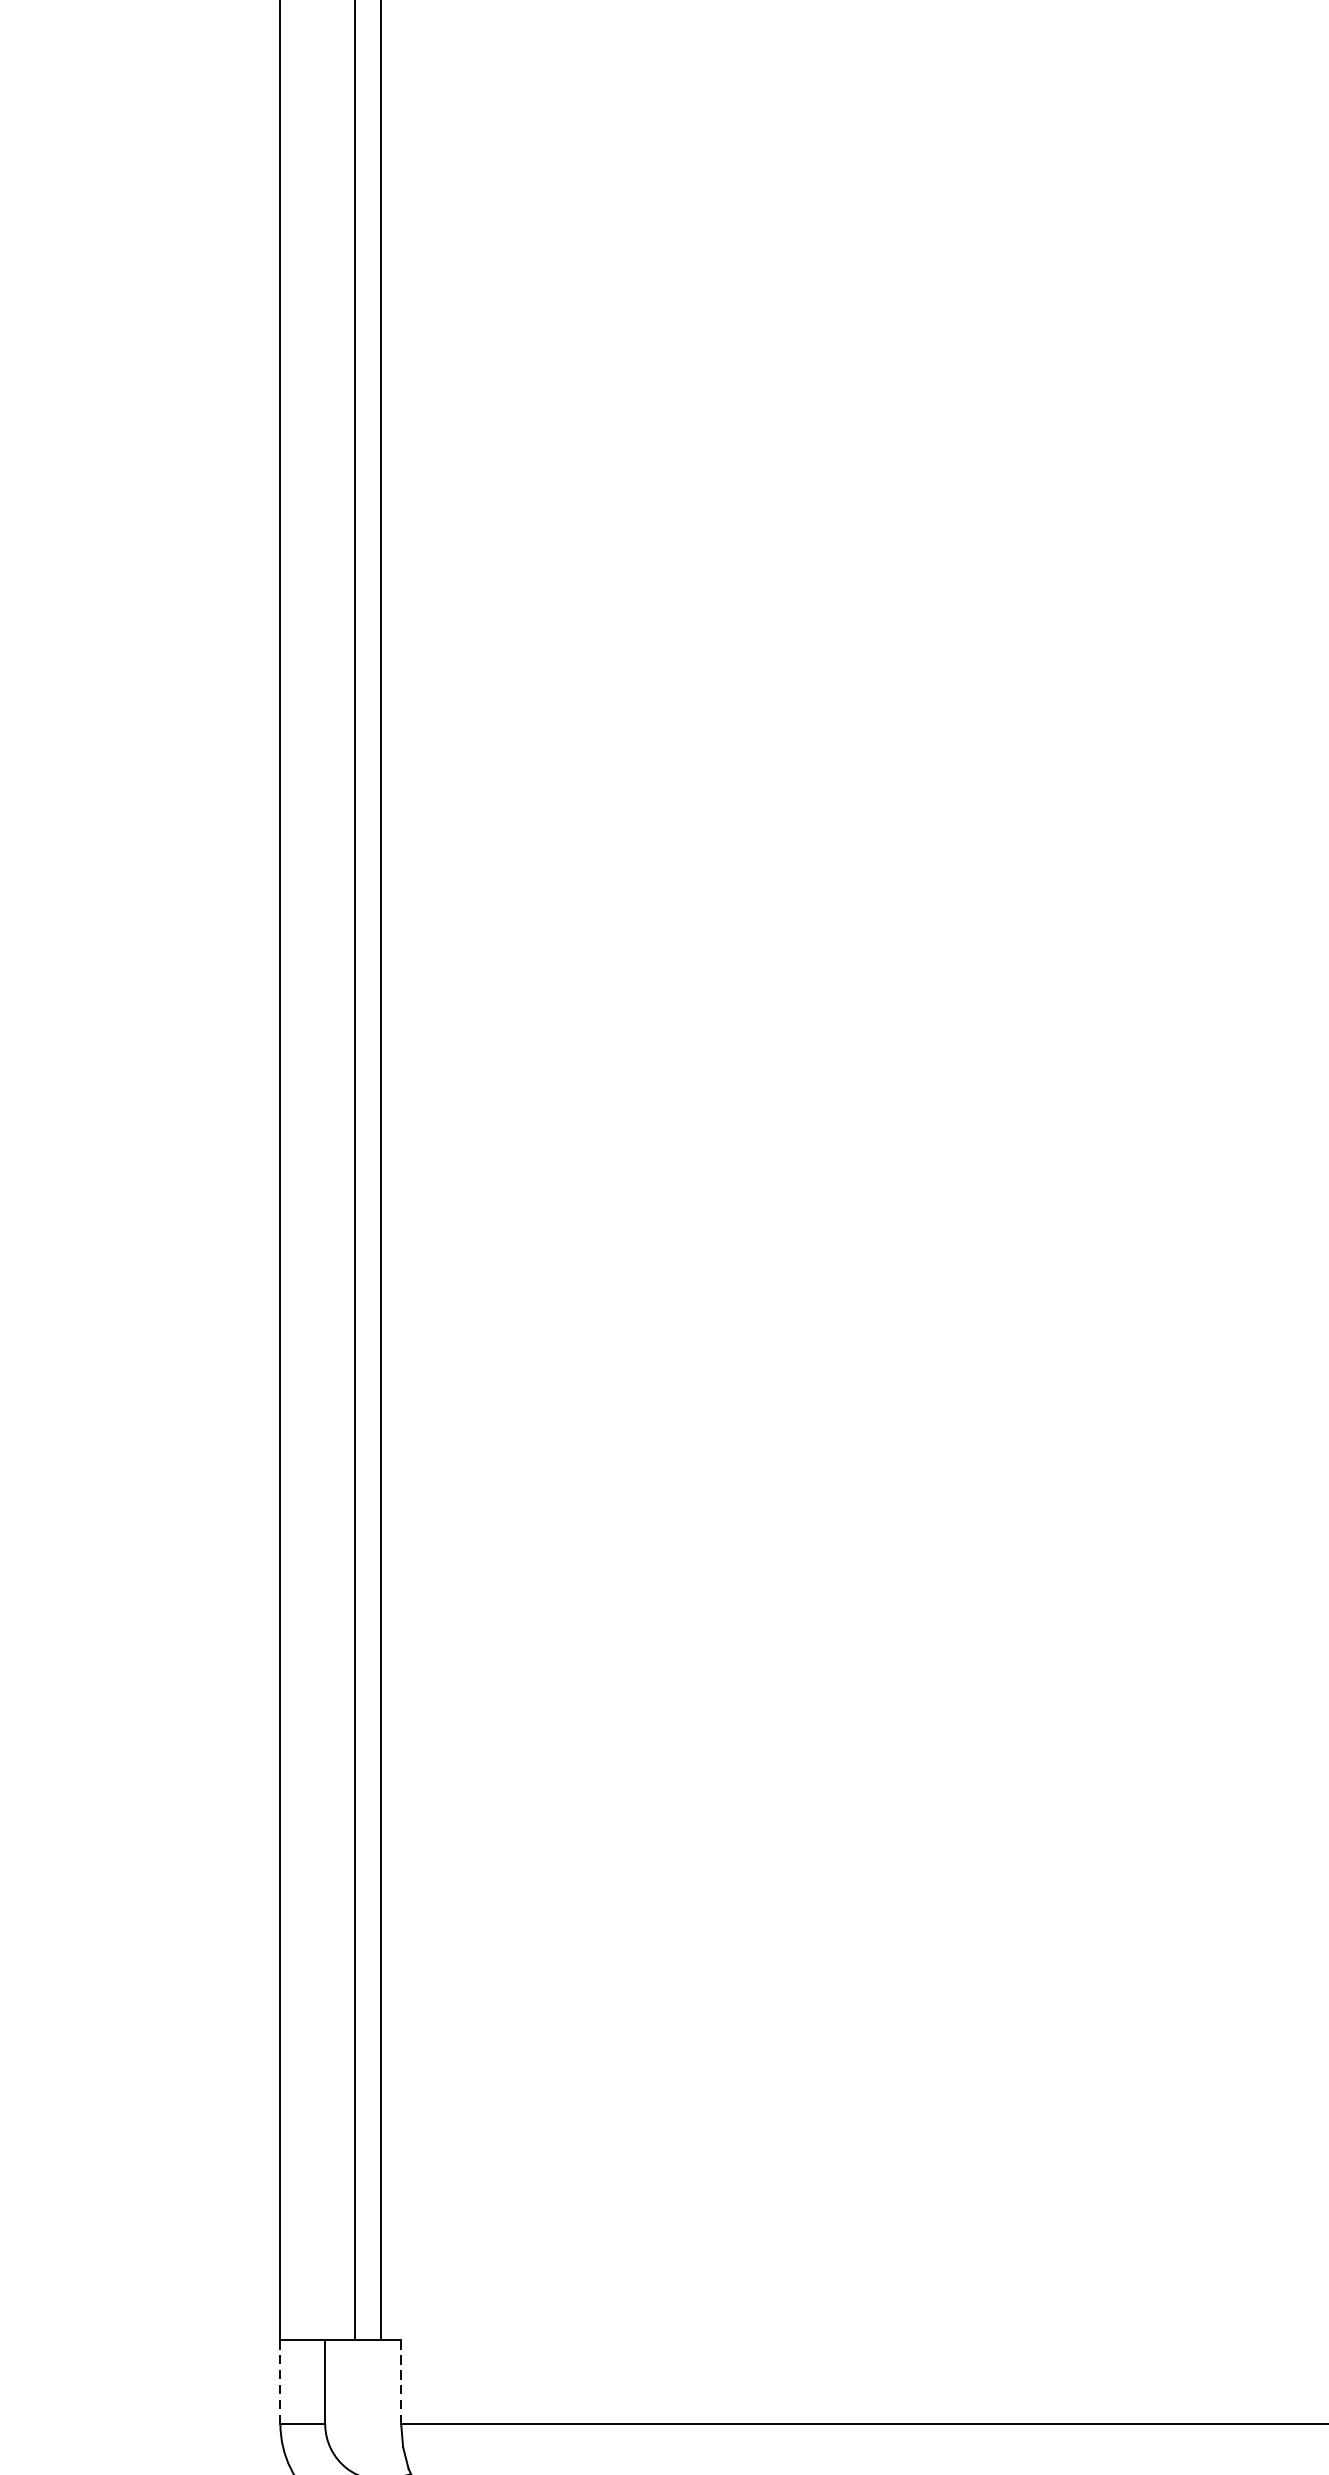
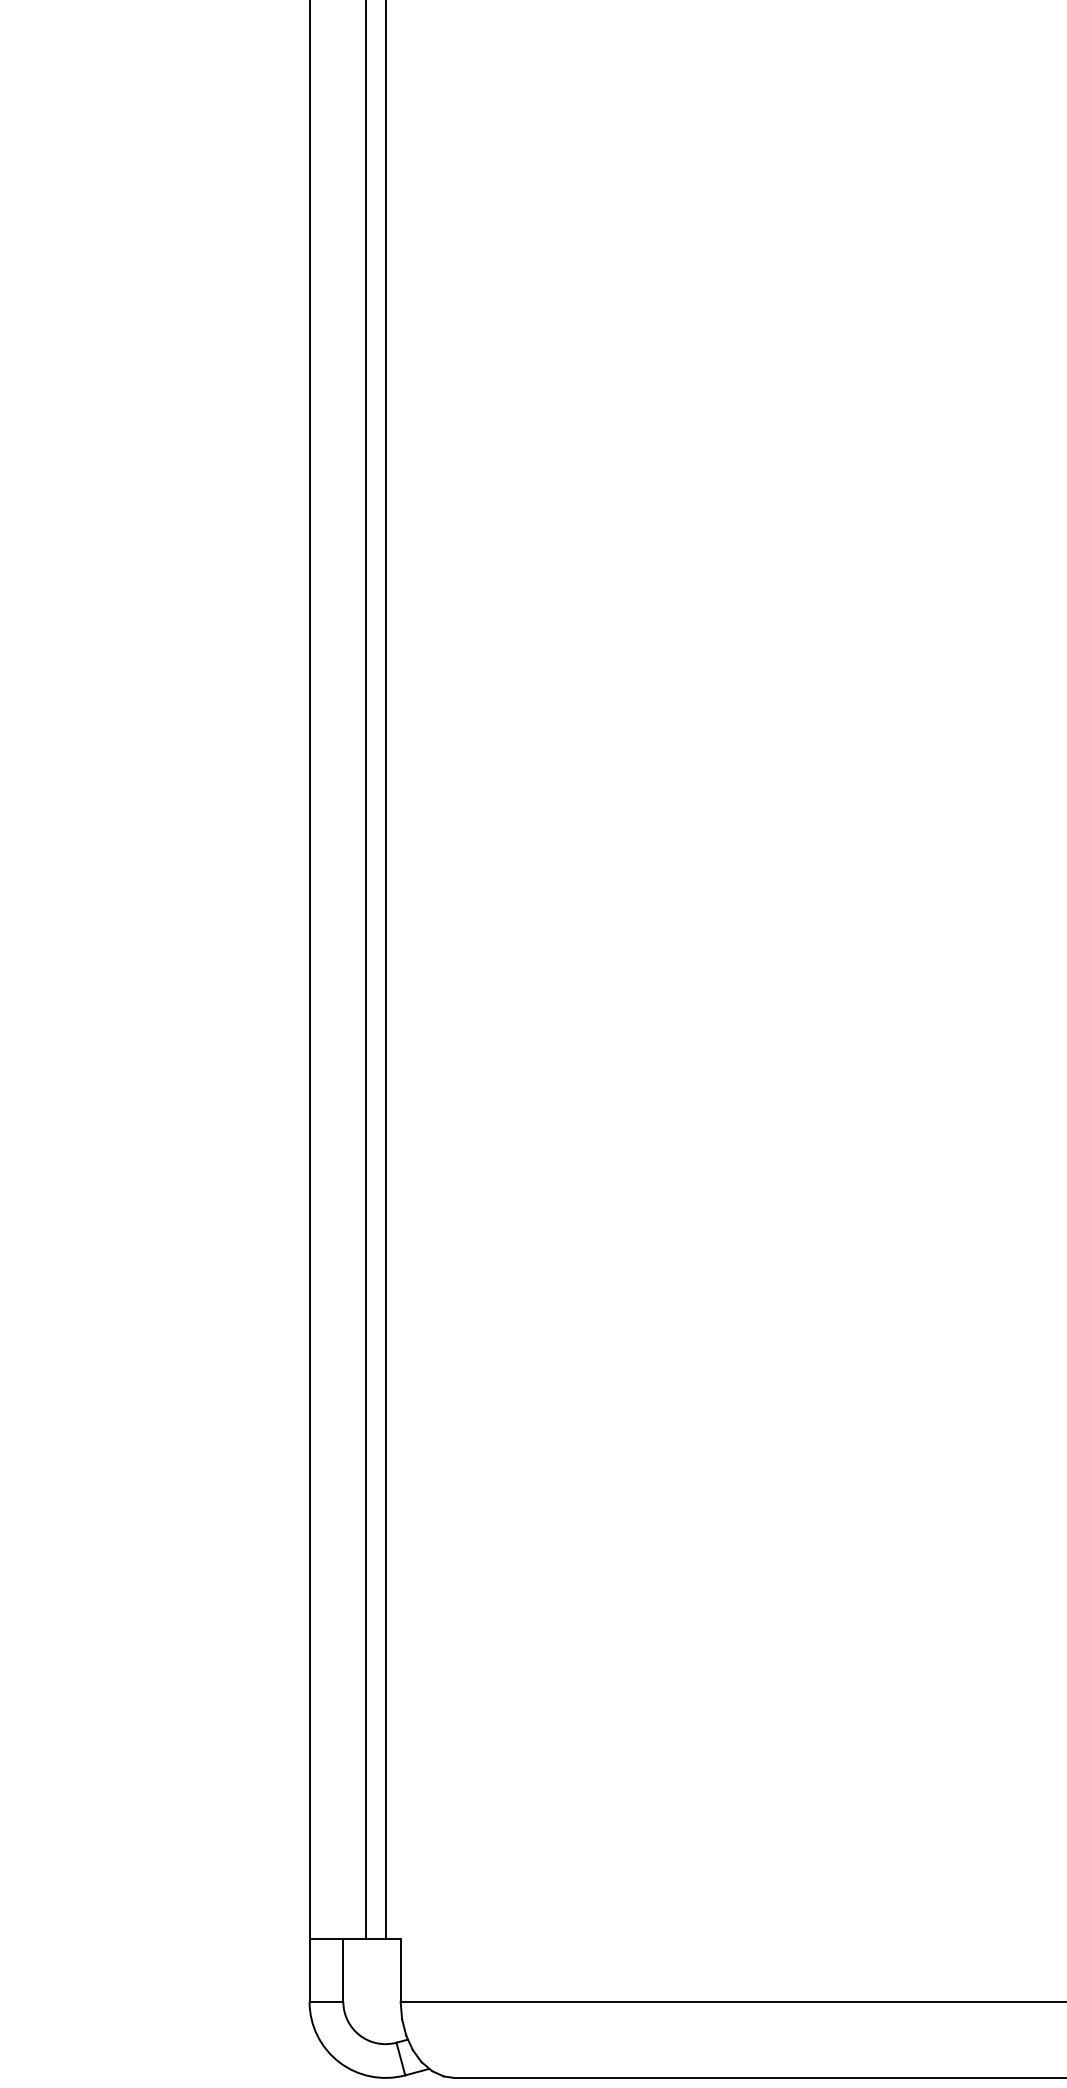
line: (280, 2382) -> (309, 1970), dashed -> solid
line: (401, 2382) -> (400, 1970), dashed -> solid

